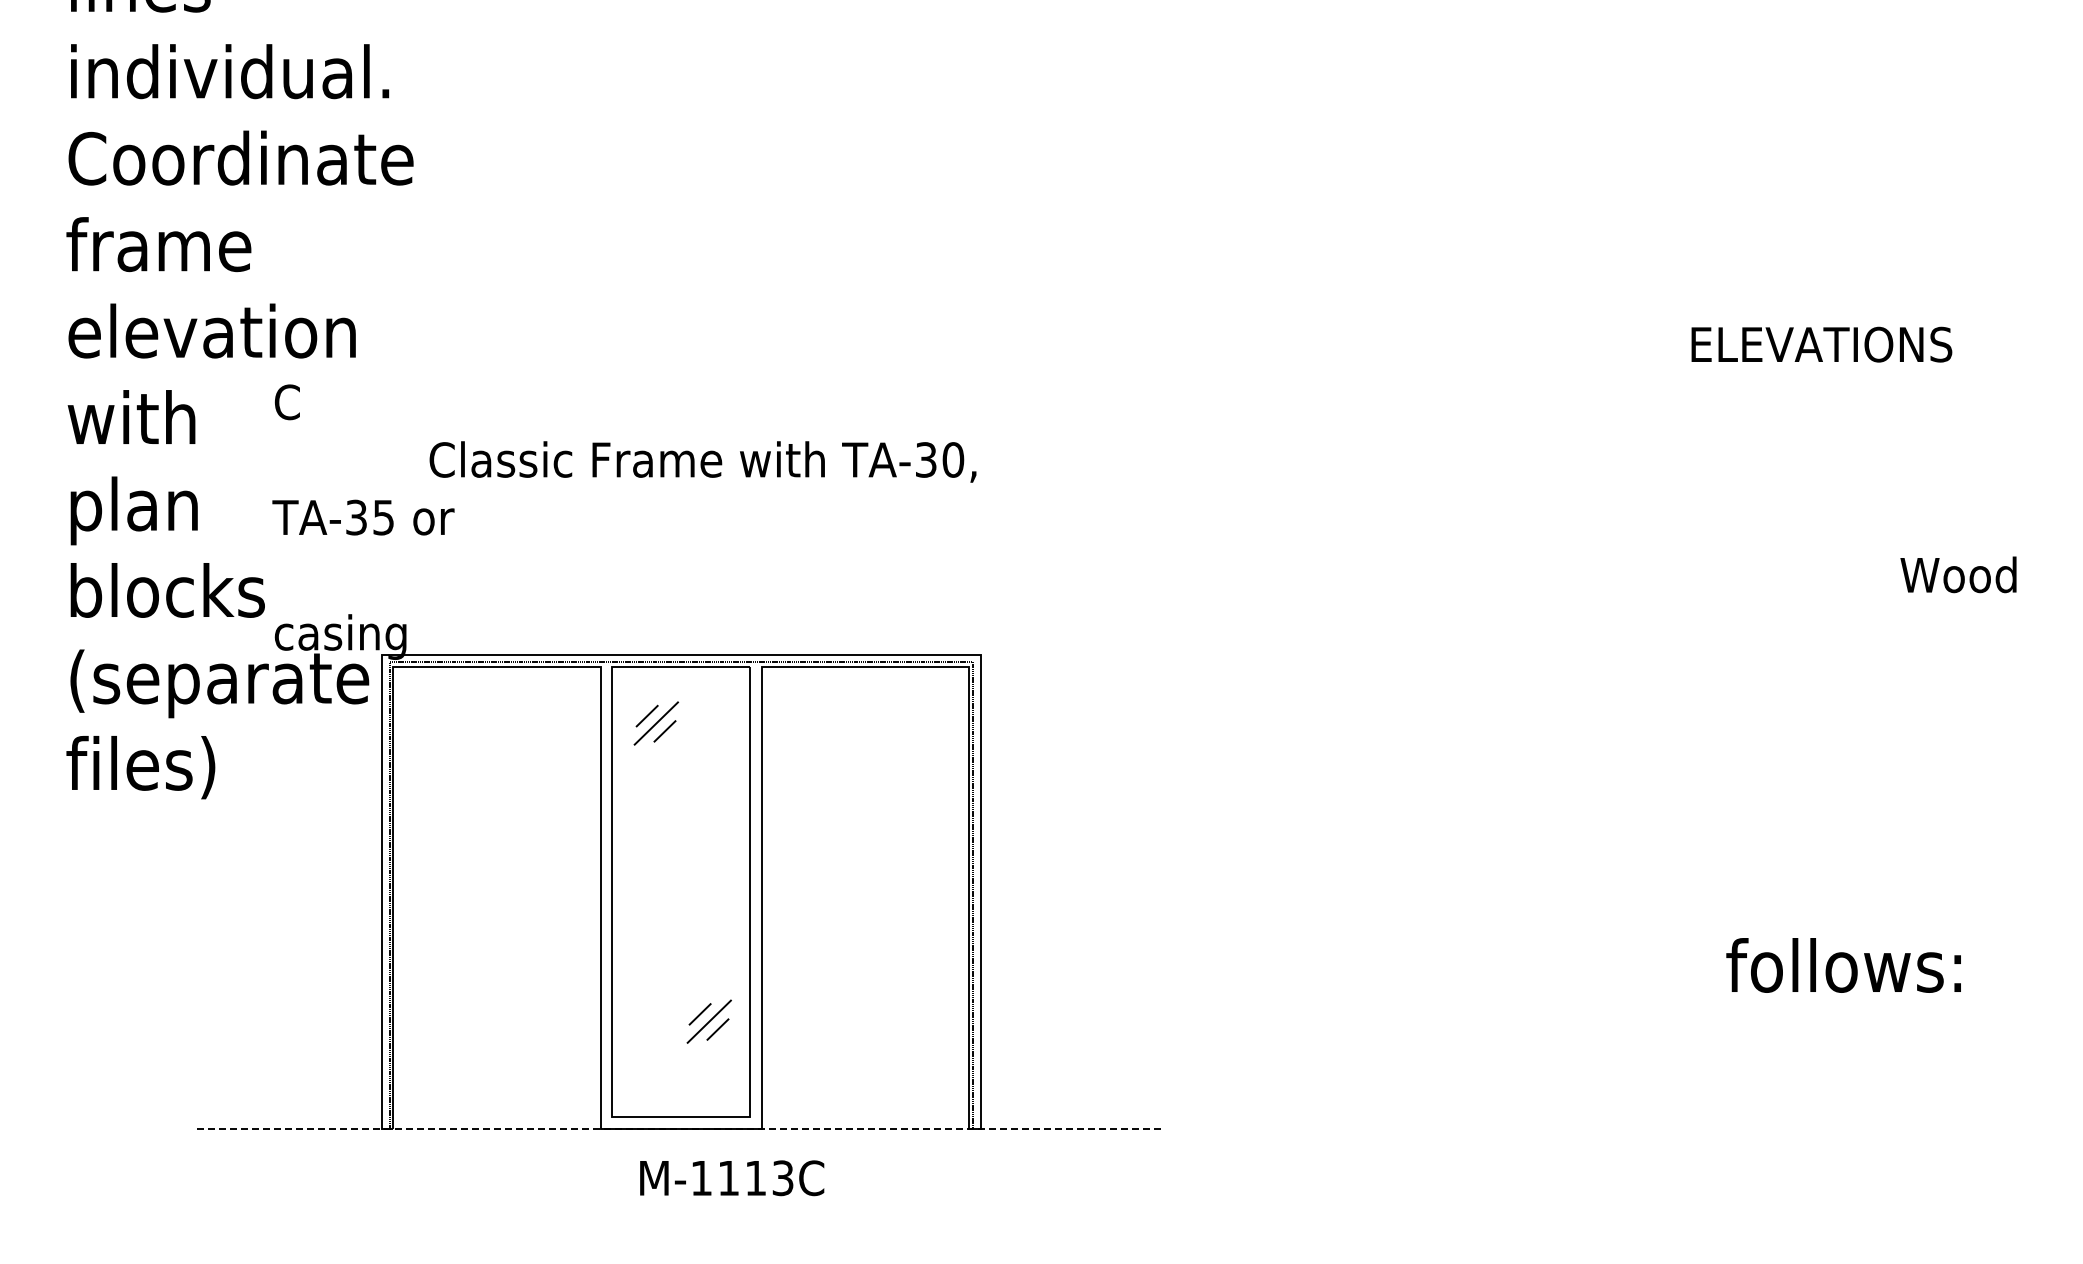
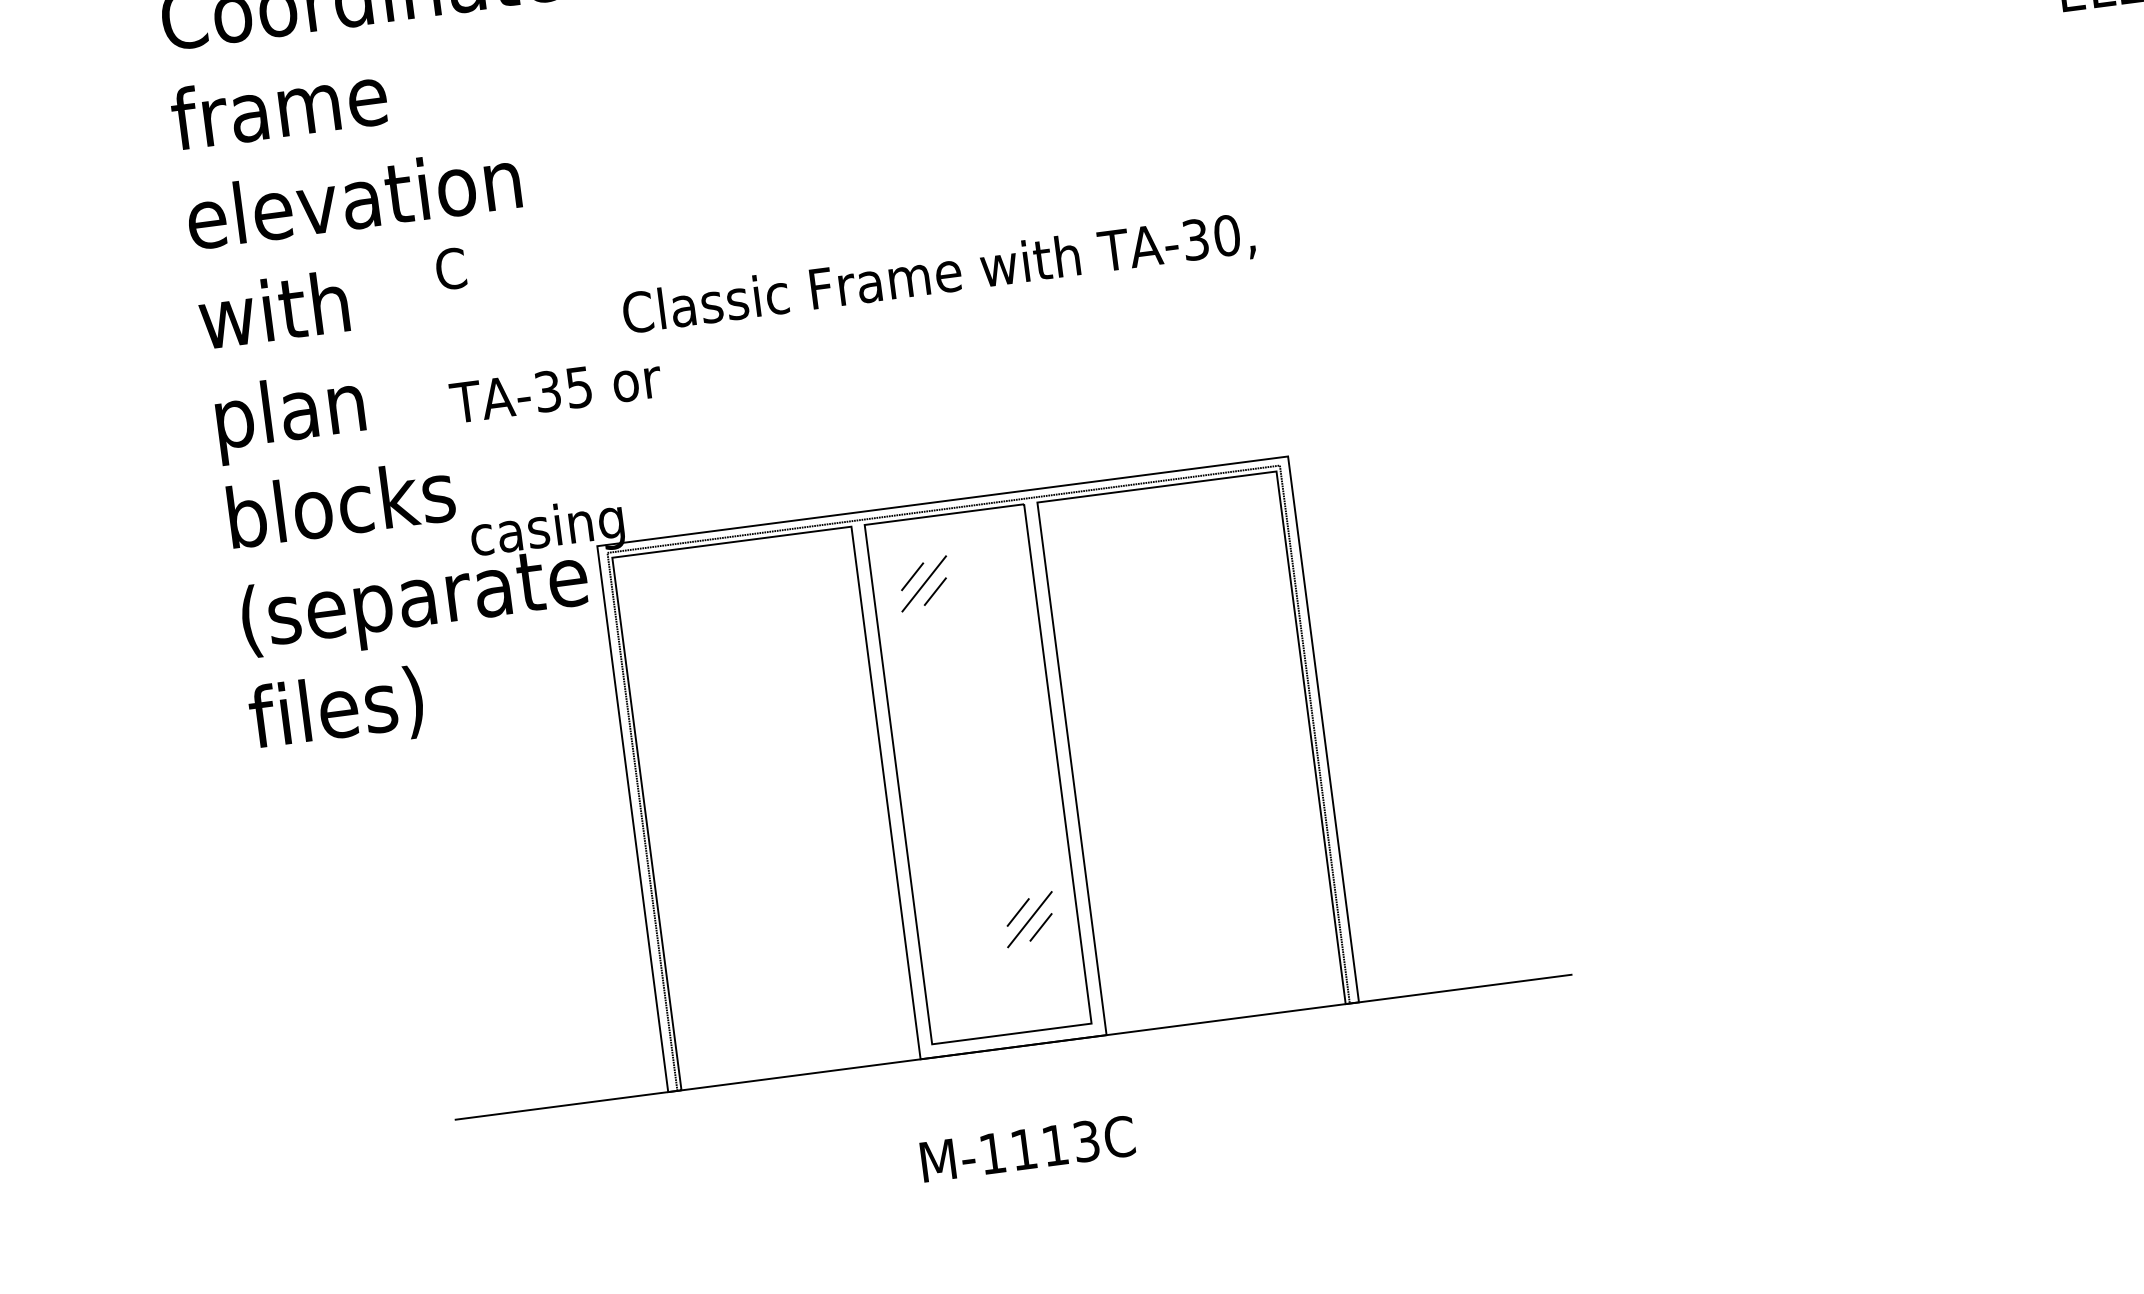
line: (681, 1128) -> (1013, 1046), dashed -> solid
text: (732, 1178) -> (1028, 1149), moved

